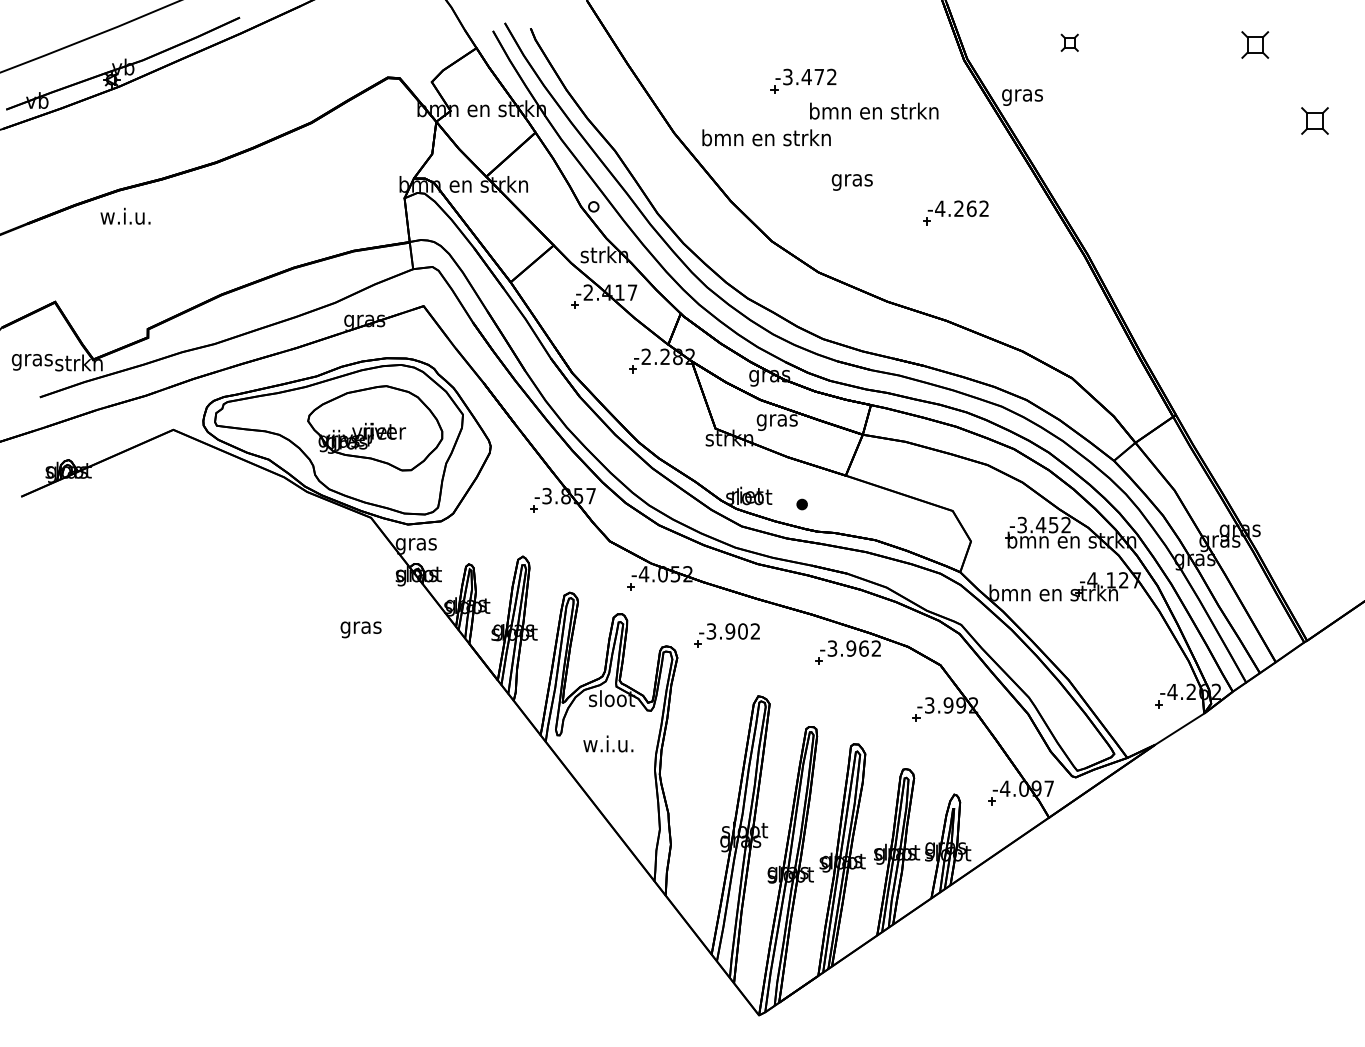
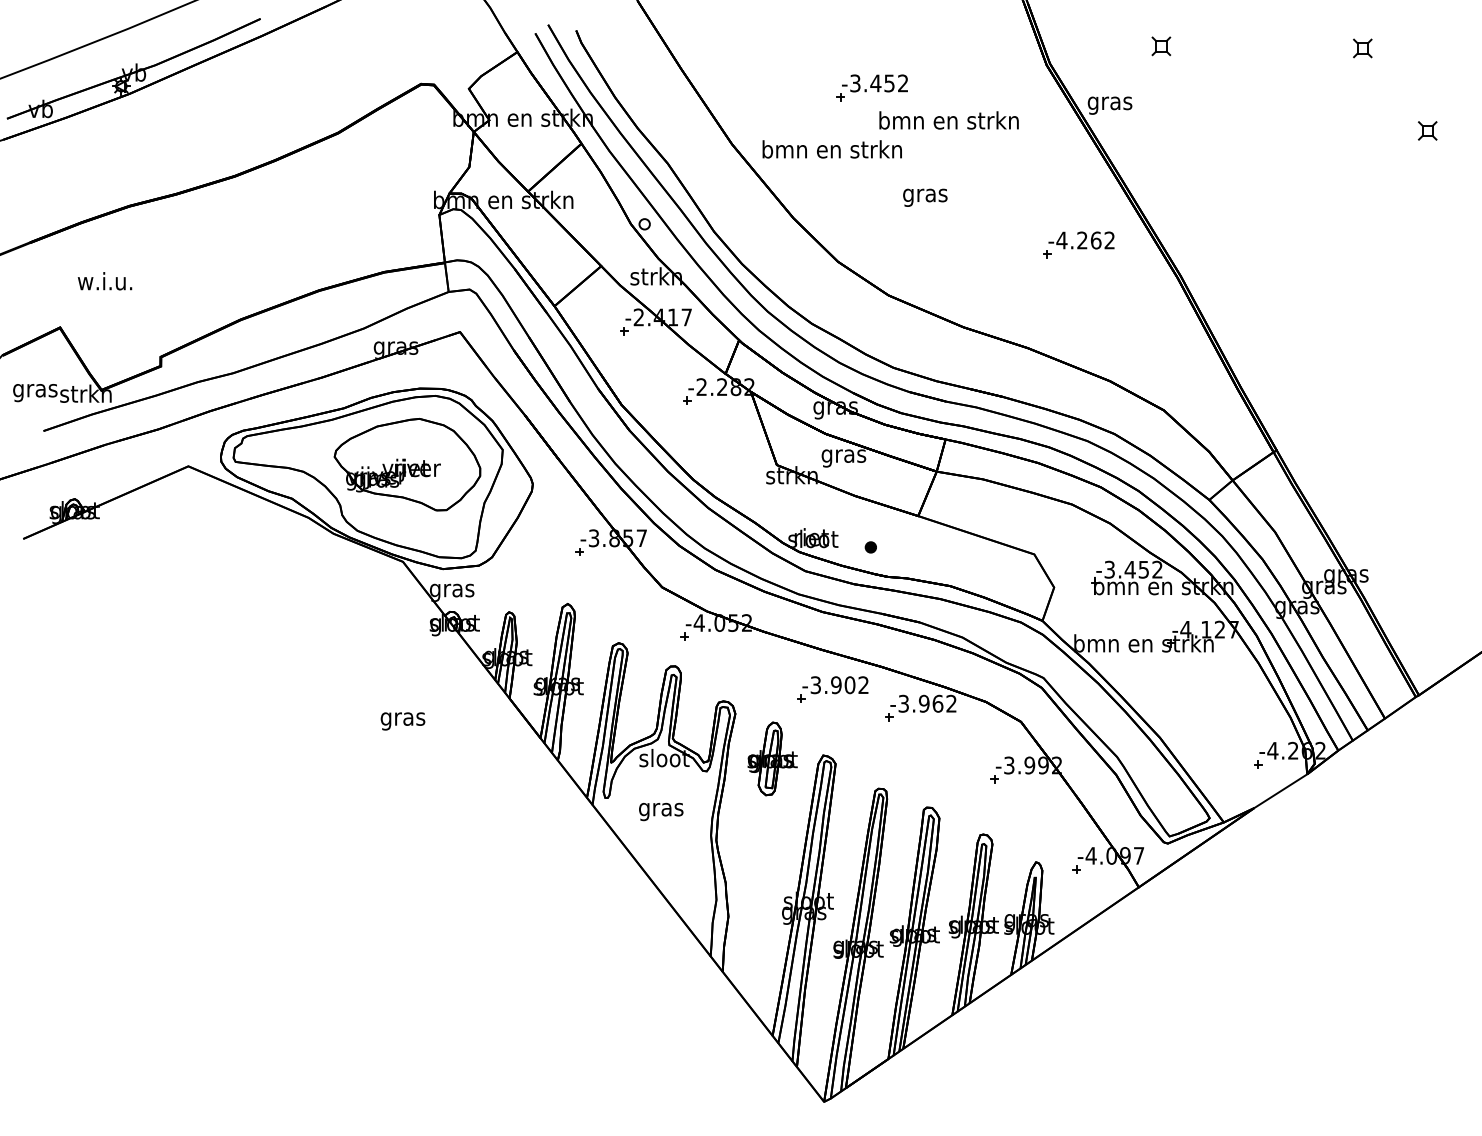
part: (1255, 44) -> (1362, 48), size x0.62
text: (818, 77) -> (888, 83), -3.472 -> -3.452
part: (1315, 120) -> (1428, 130), size x0.62
part: (955, 212) -> (1078, 244), moved
text: (125, 215) -> (104, 280), moved
text: (360, 629) -> (402, 721), moved
part: (726, 635) -> (832, 689), moved
part: (711, 699) -> (772, 759), added
text: (608, 745) -> (660, 808), w.i.u. -> gras

